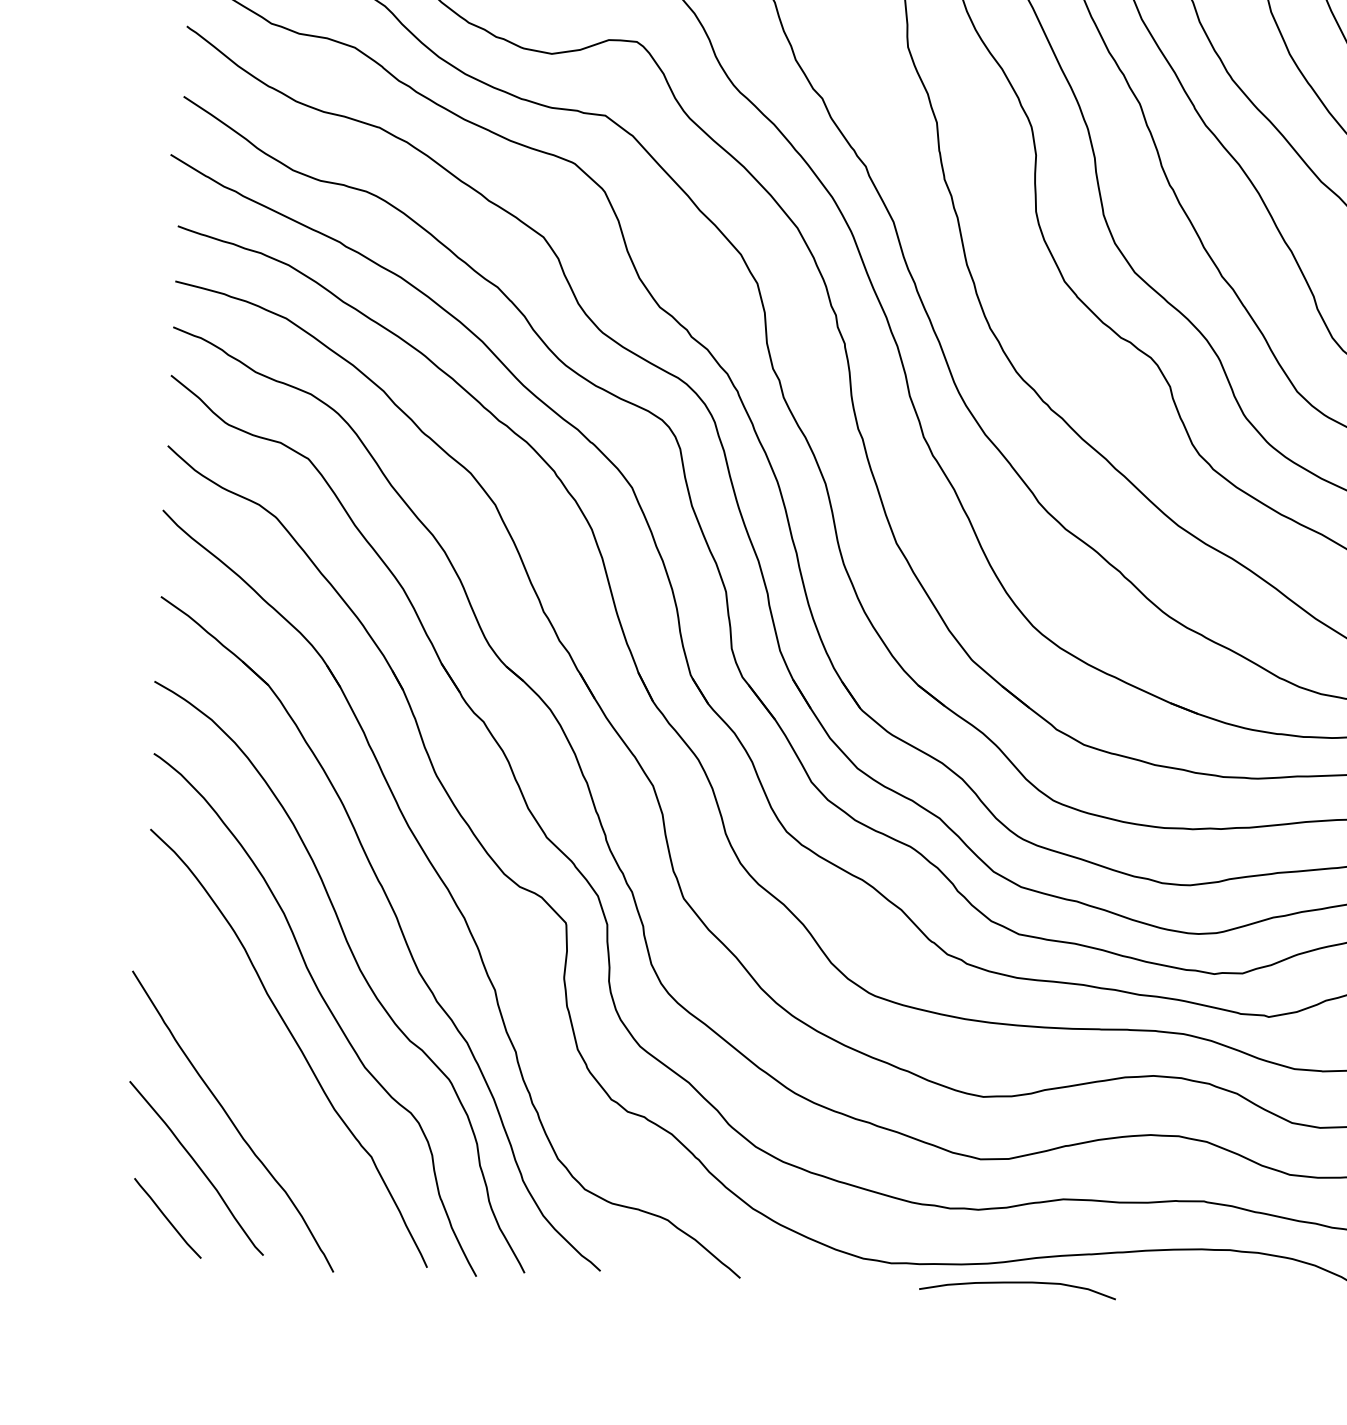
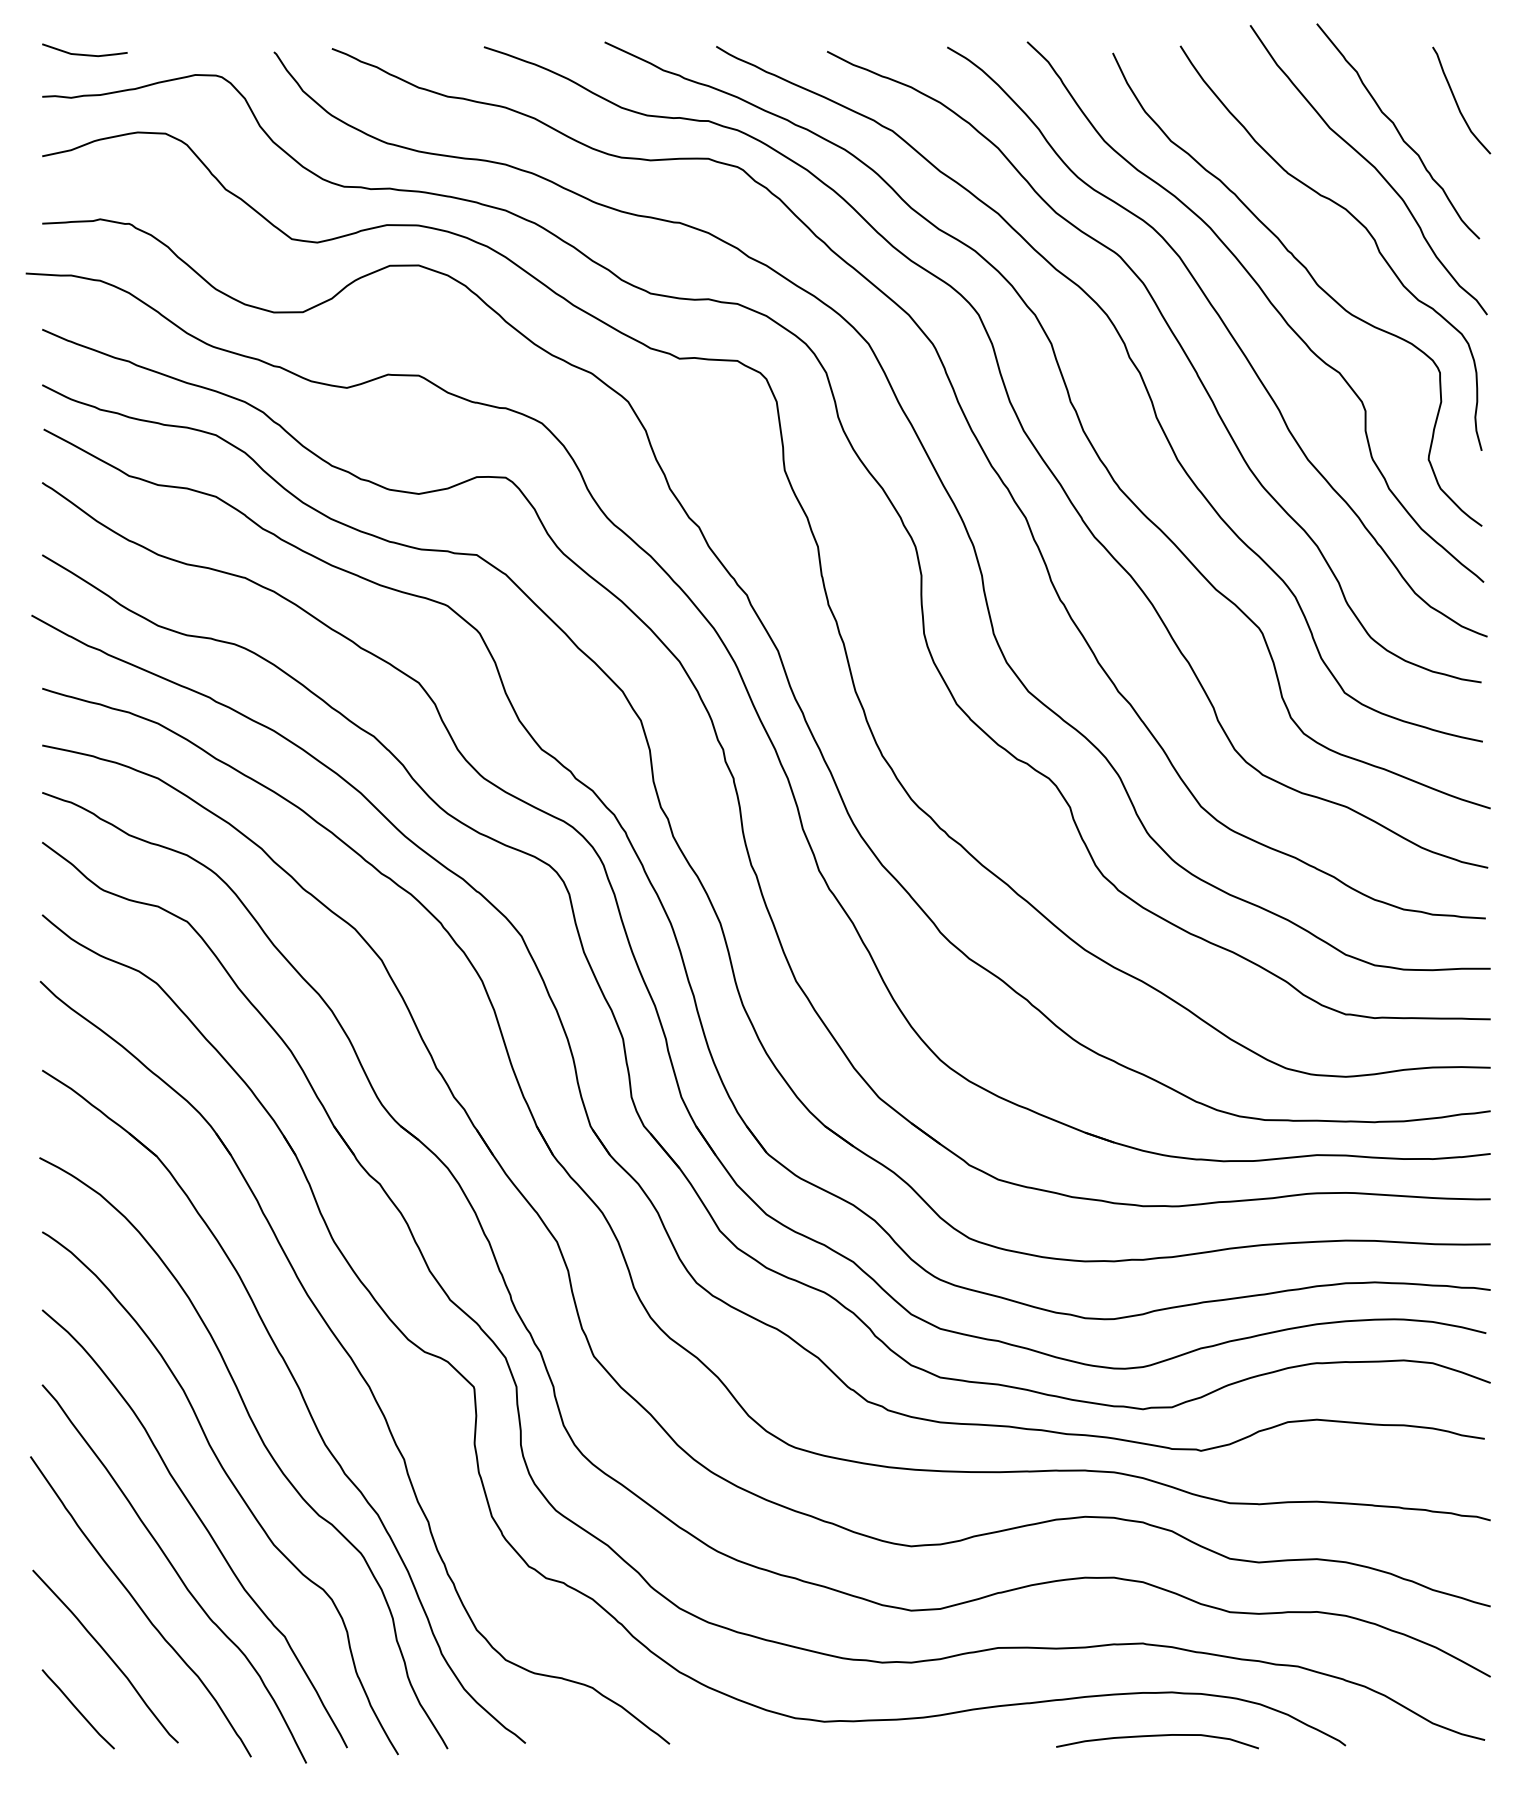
curve: (267, 1088) -> (174, 1571), added
curve: (1017, 1283) -> (1157, 1736), moved

